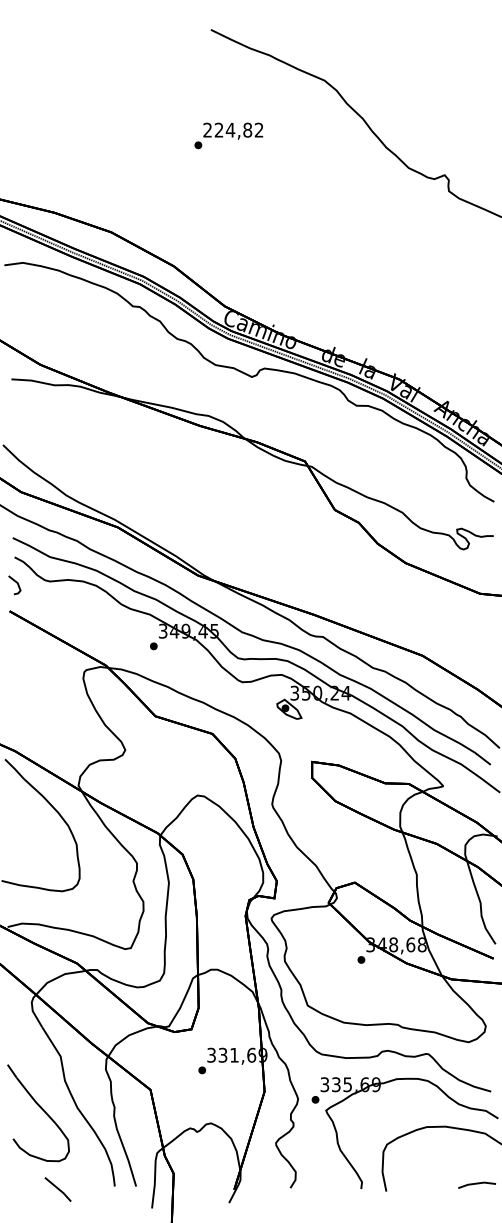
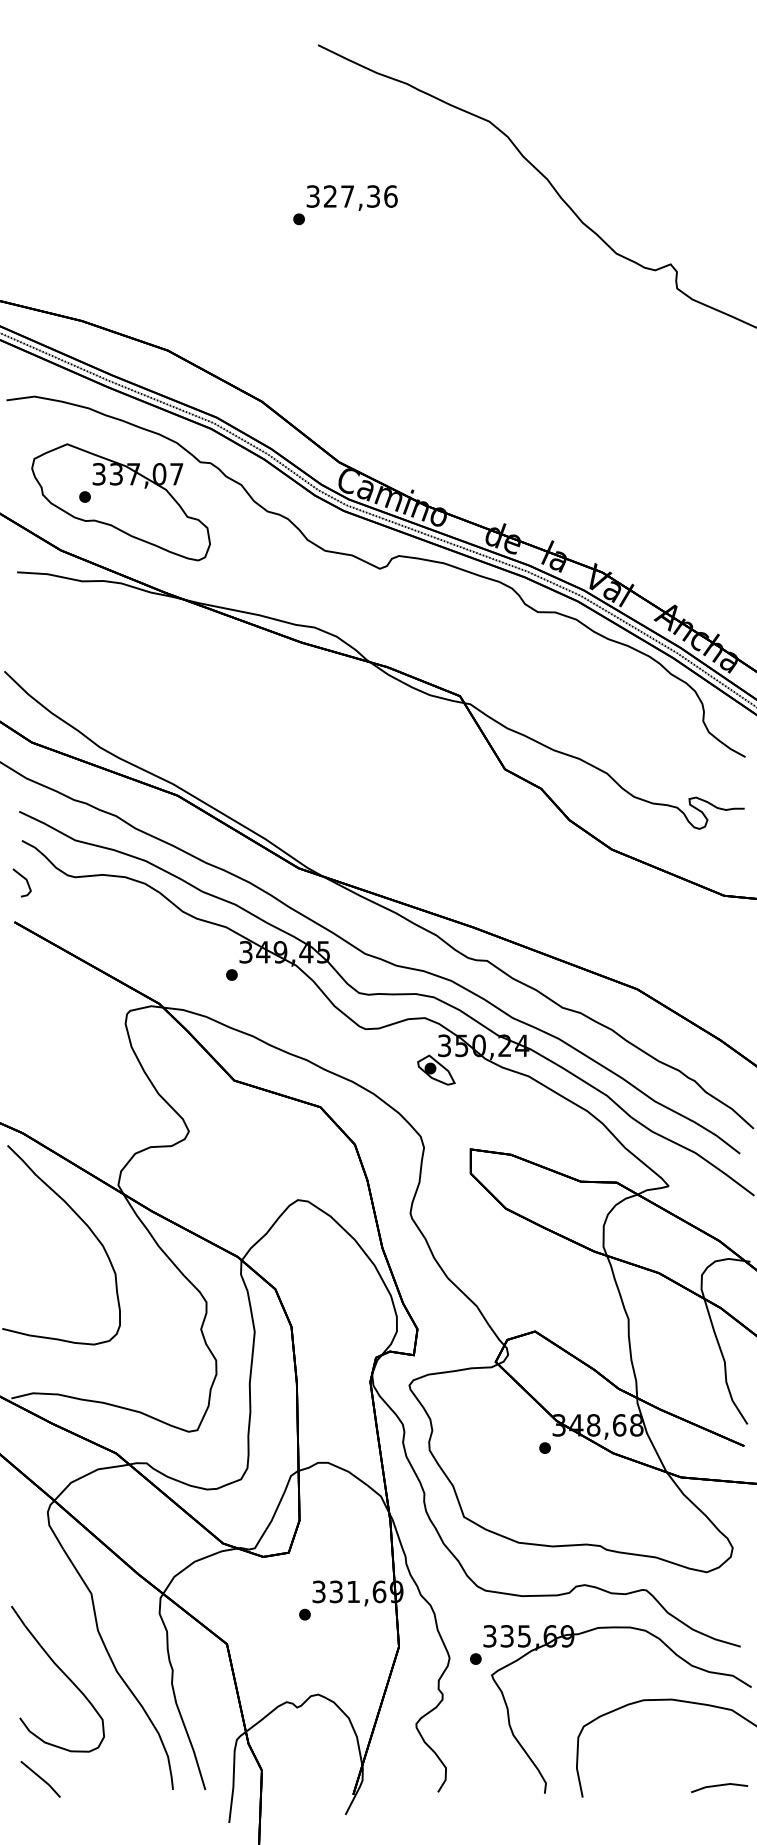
text: (233, 129) -> (352, 195), 224,82 -> 327,36
part: (80, 332) -> (121, 501), added
line: (57, 1189) -> (39, 1779), moved

